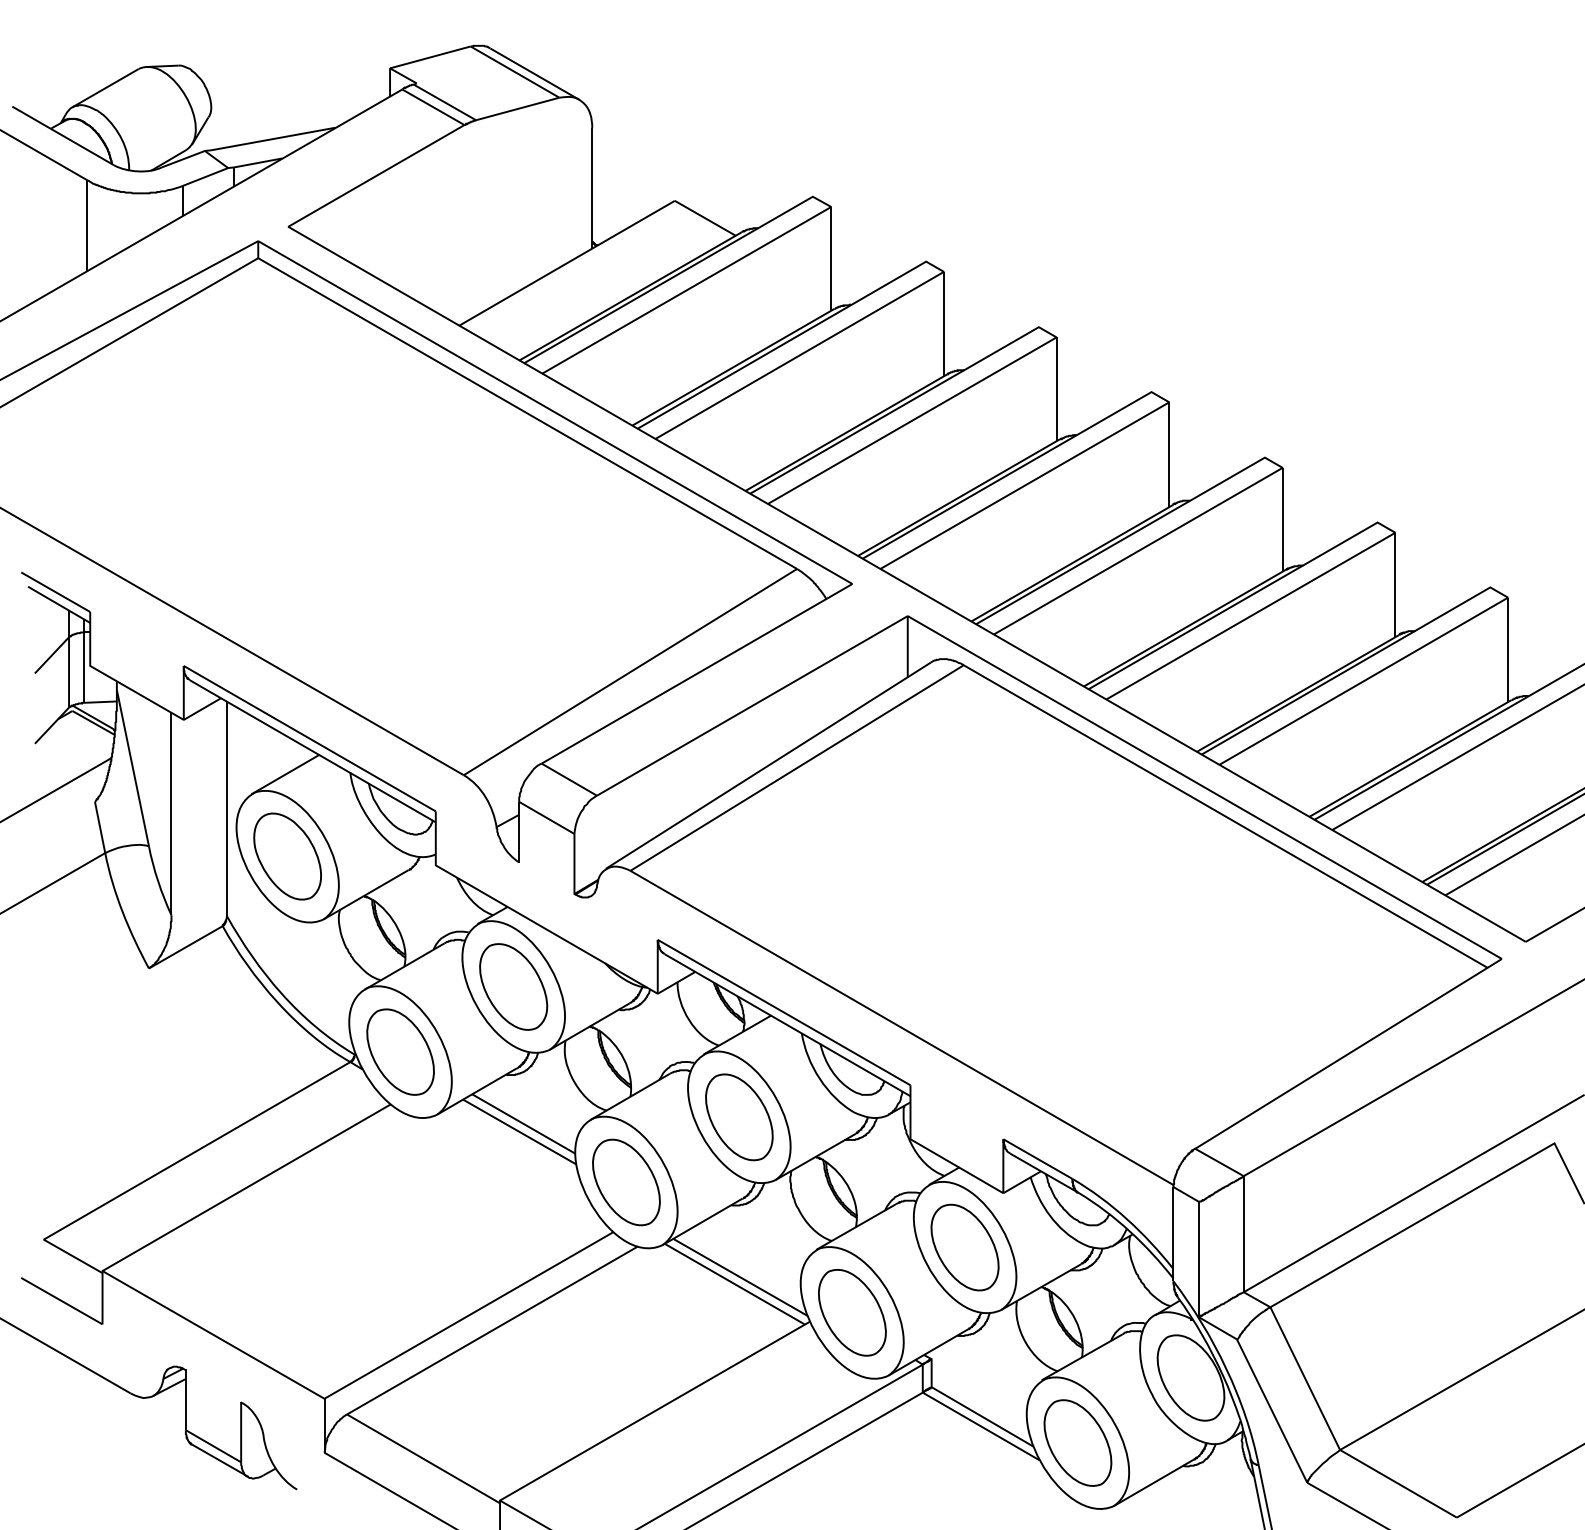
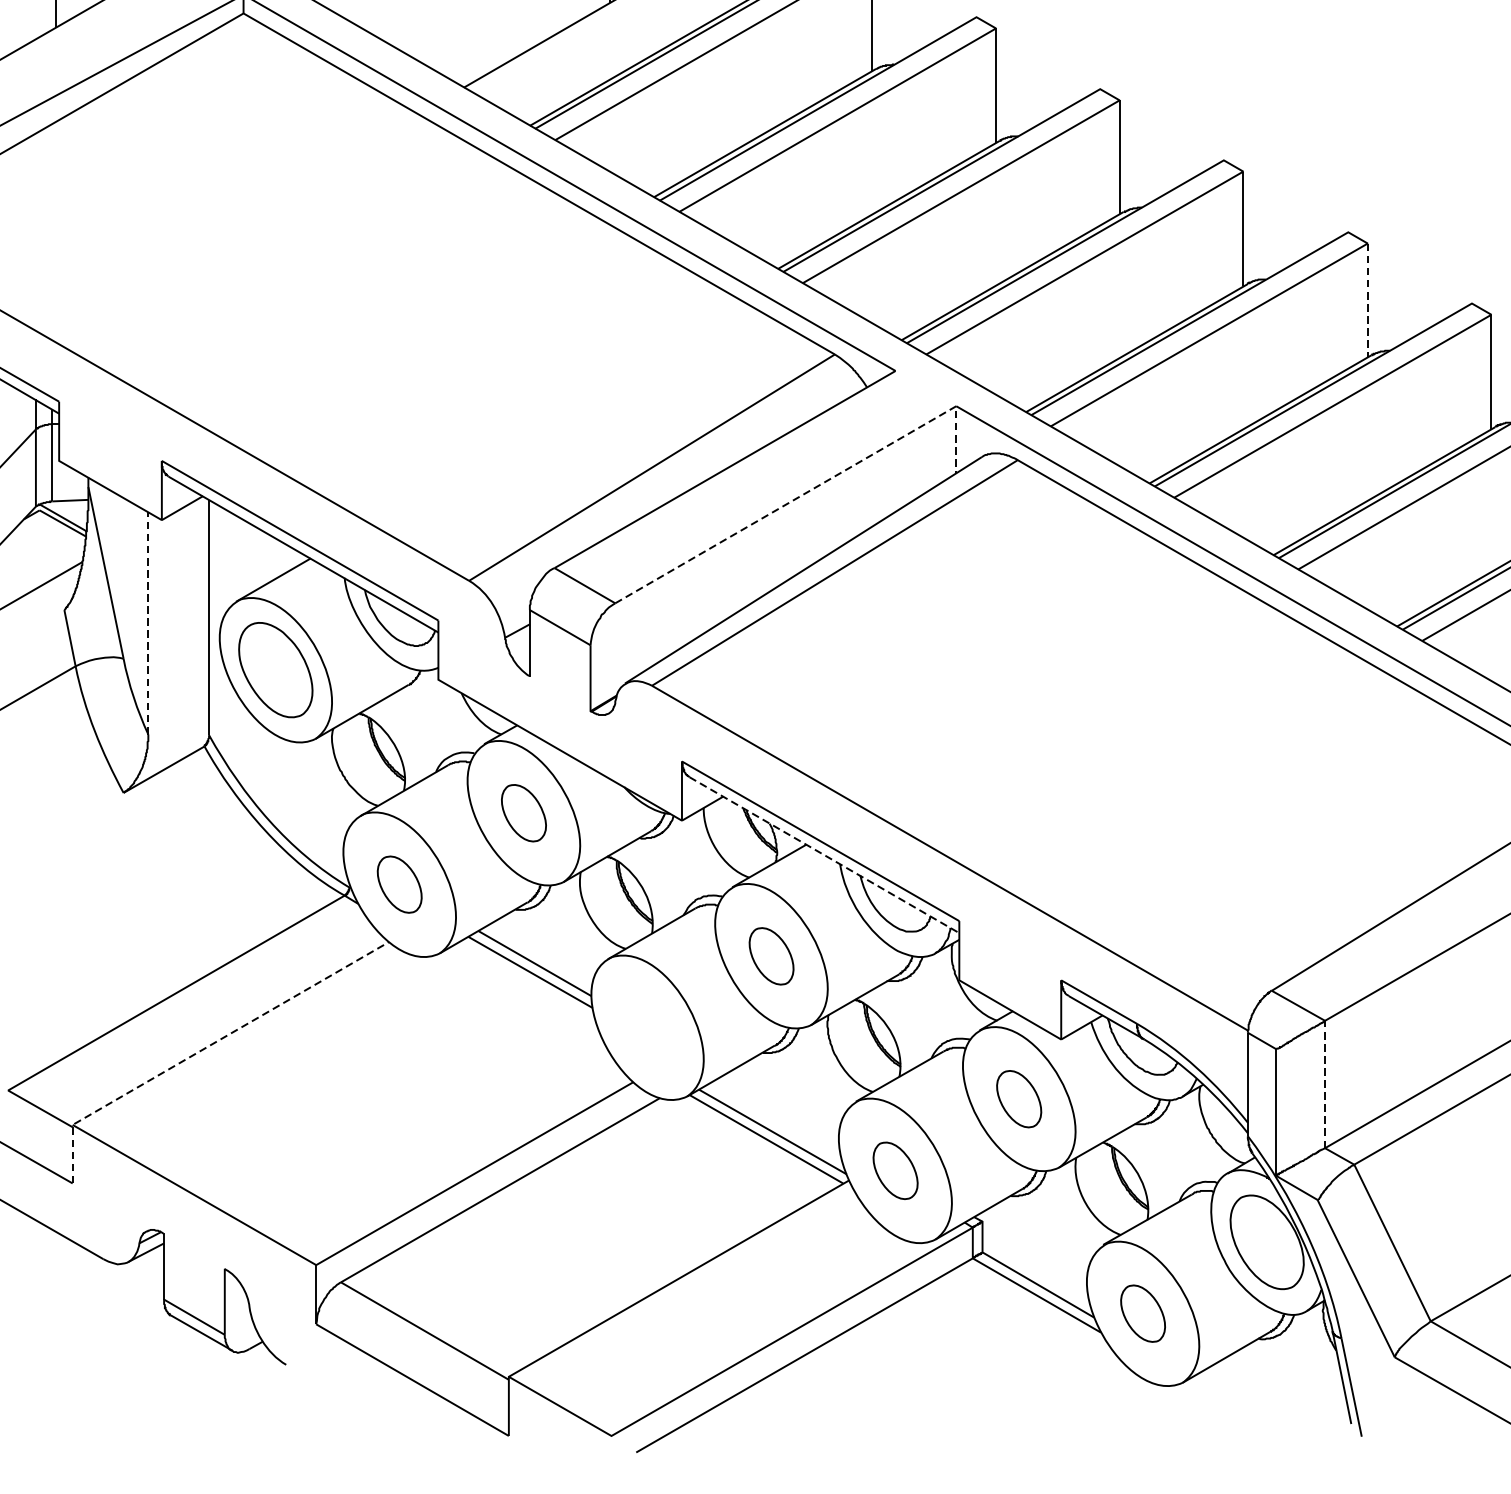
line: (1282, 519) -> (1367, 300), solid -> dashed
line: (779, 690) -> (815, 487), solid -> dashed
line: (171, 813) -> (148, 622), solid -> dashed
part: (513, 986) -> (523, 812), size x0.6
line: (787, 1025) -> (824, 855), solid -> dashed
part: (400, 1051) -> (399, 884), size x0.6
part: (739, 1117) -> (771, 956), size x0.6
part: (626, 1182) -> (647, 1027), removed
line: (222, 1201) -> (204, 1048), solid -> dashed
line: (1243, 1233) -> (1324, 1083), solid -> dashed
part: (964, 1247) -> (1018, 1099), size x0.6
part: (852, 1312) -> (895, 1170), size x0.6
part: (1077, 1442) -> (1142, 1313), size x0.6

